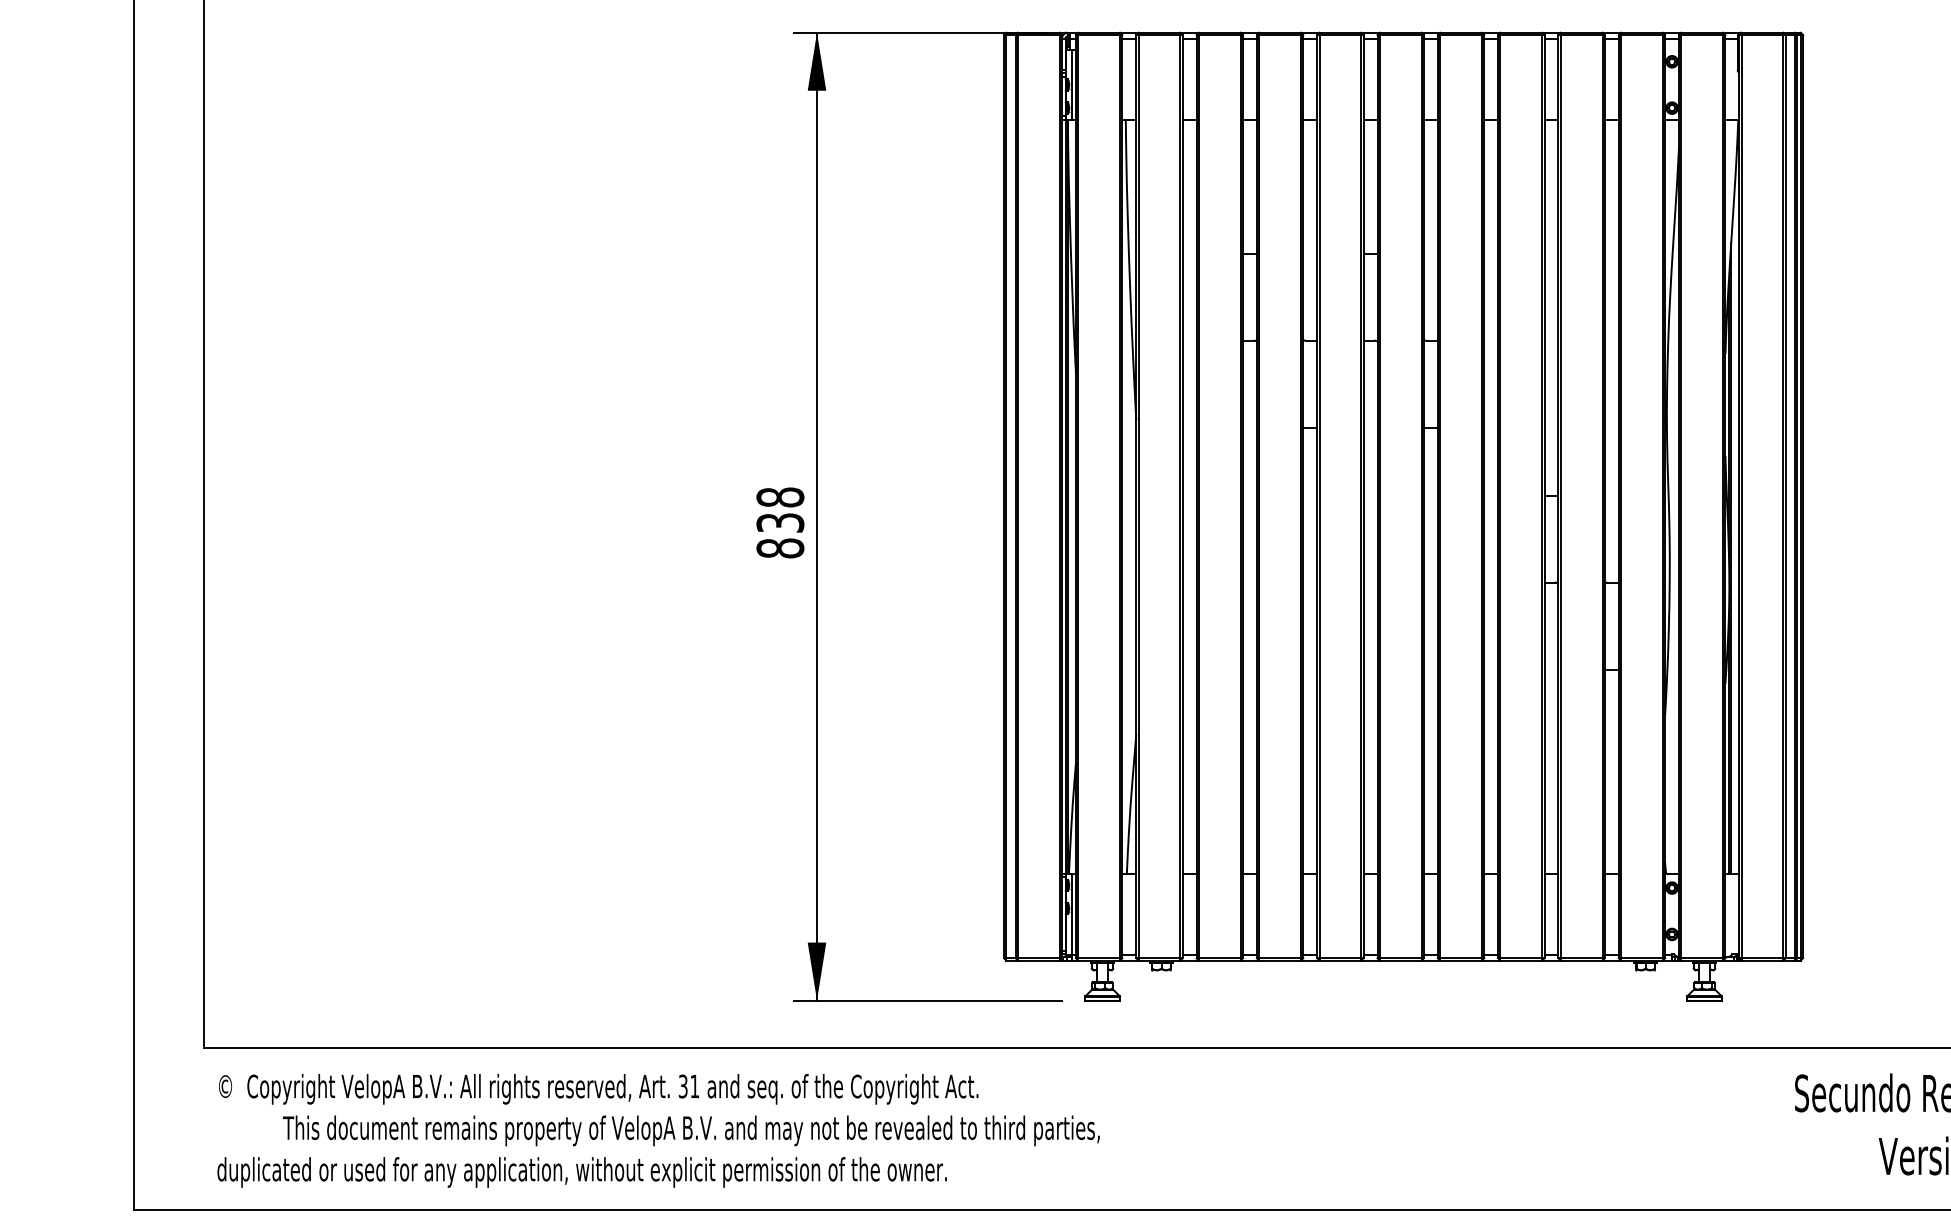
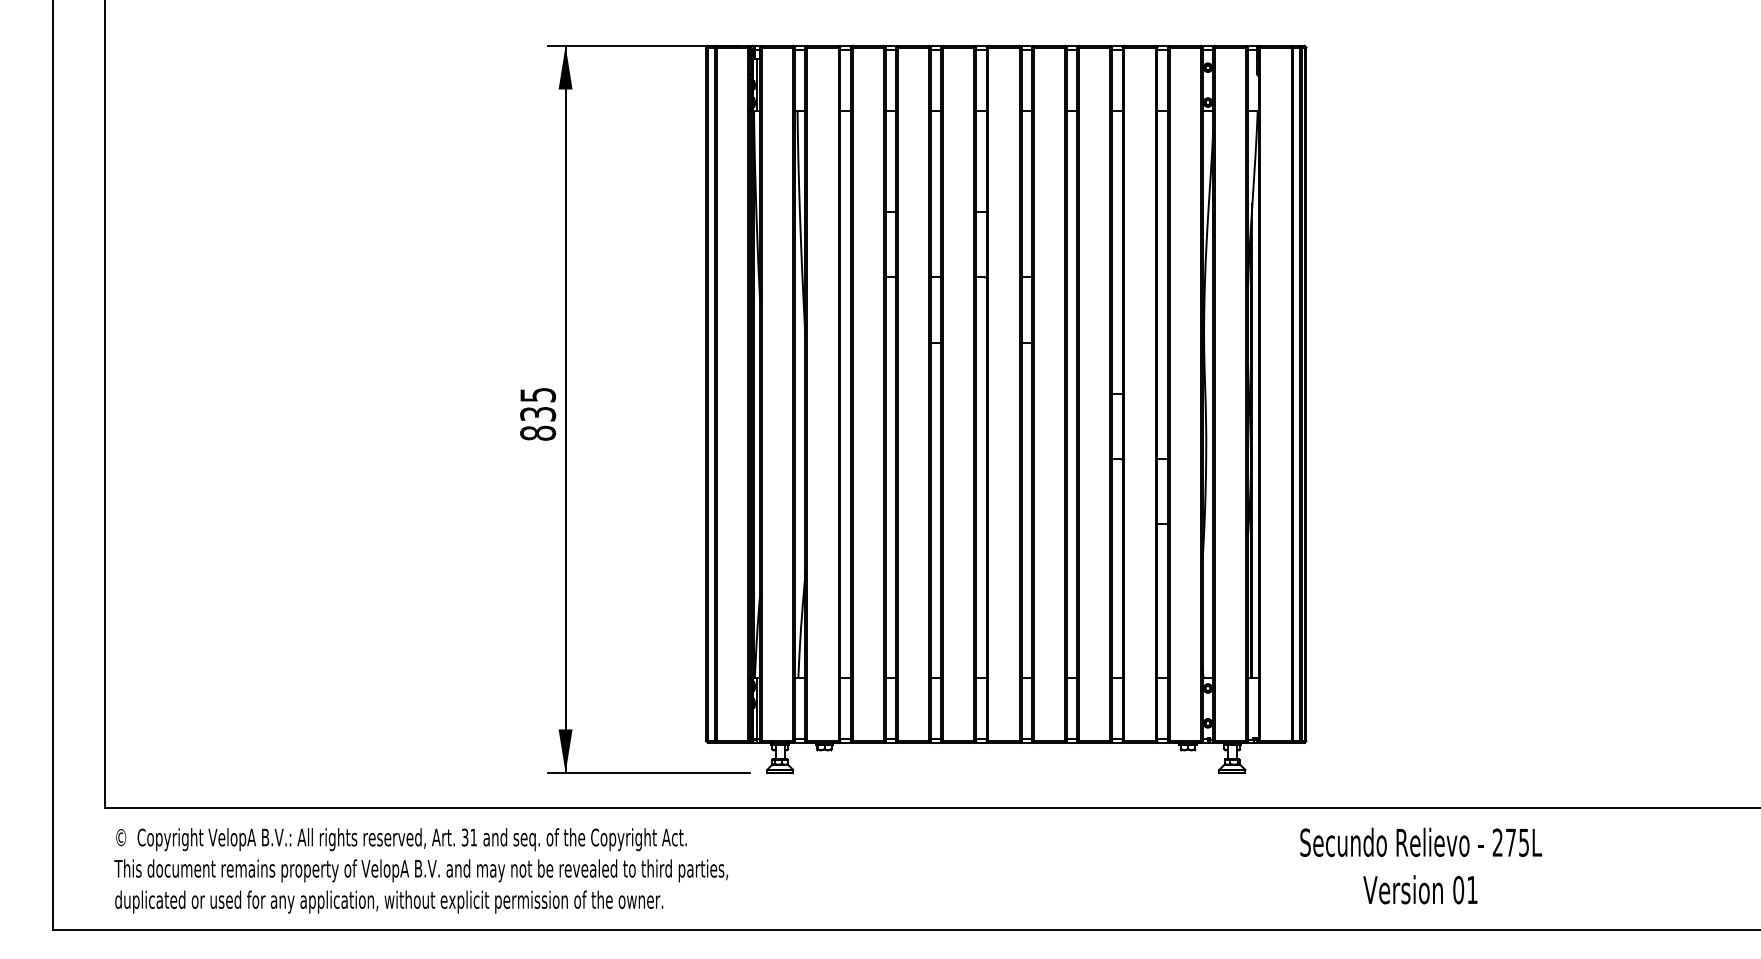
text: (780, 496) -> (538, 394), 838 -> 835
text: (690, 1130) -> (420, 870), moved

